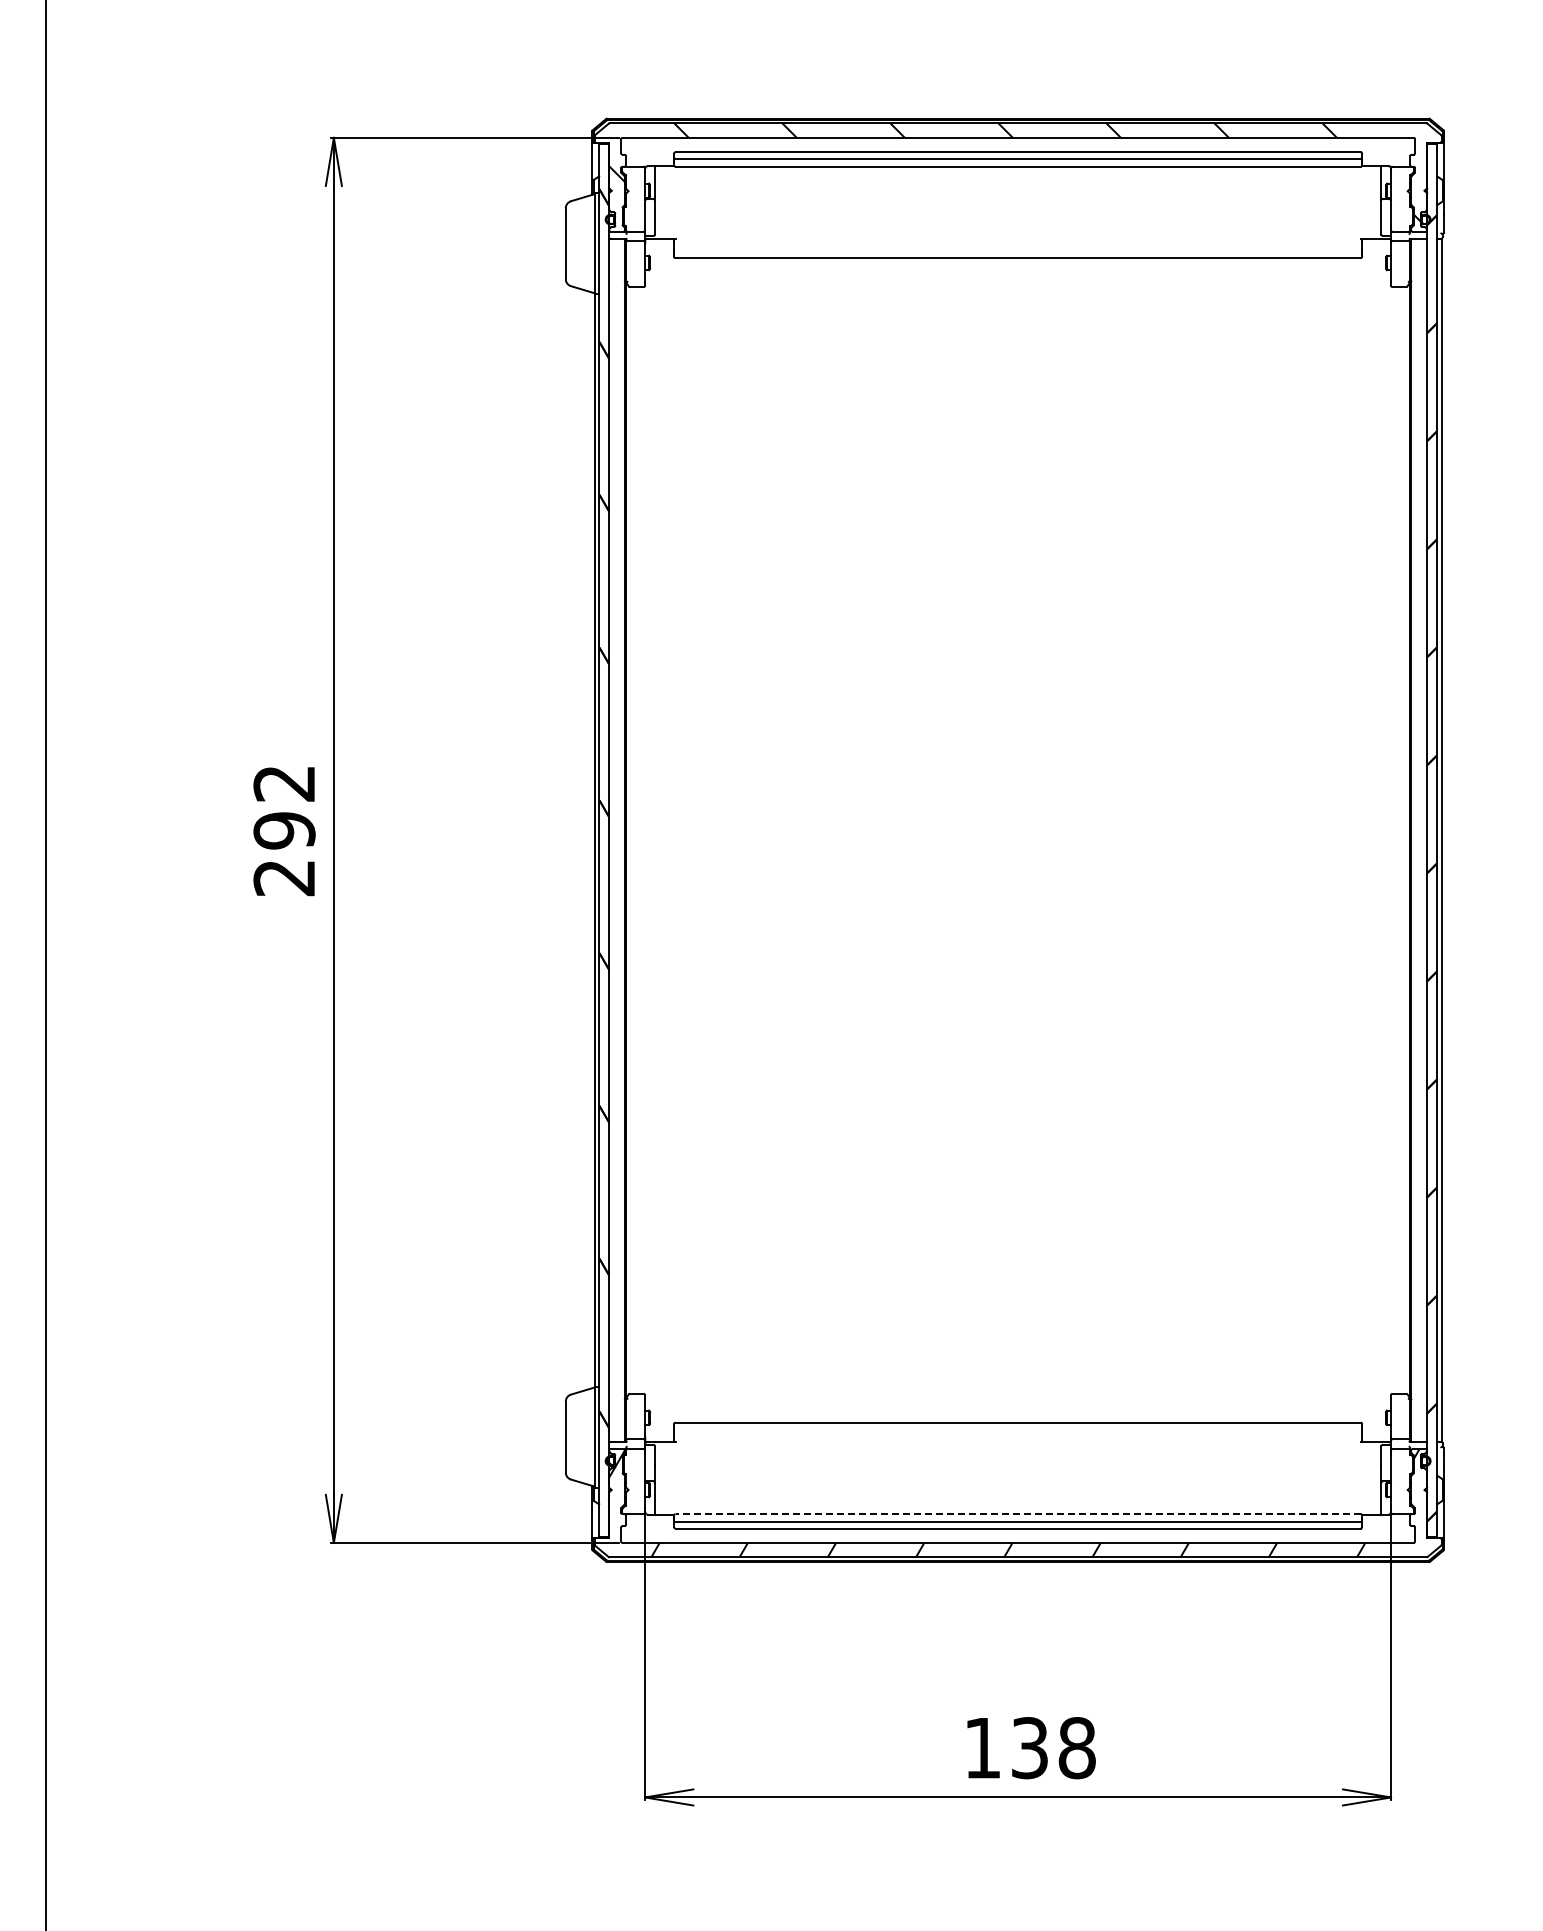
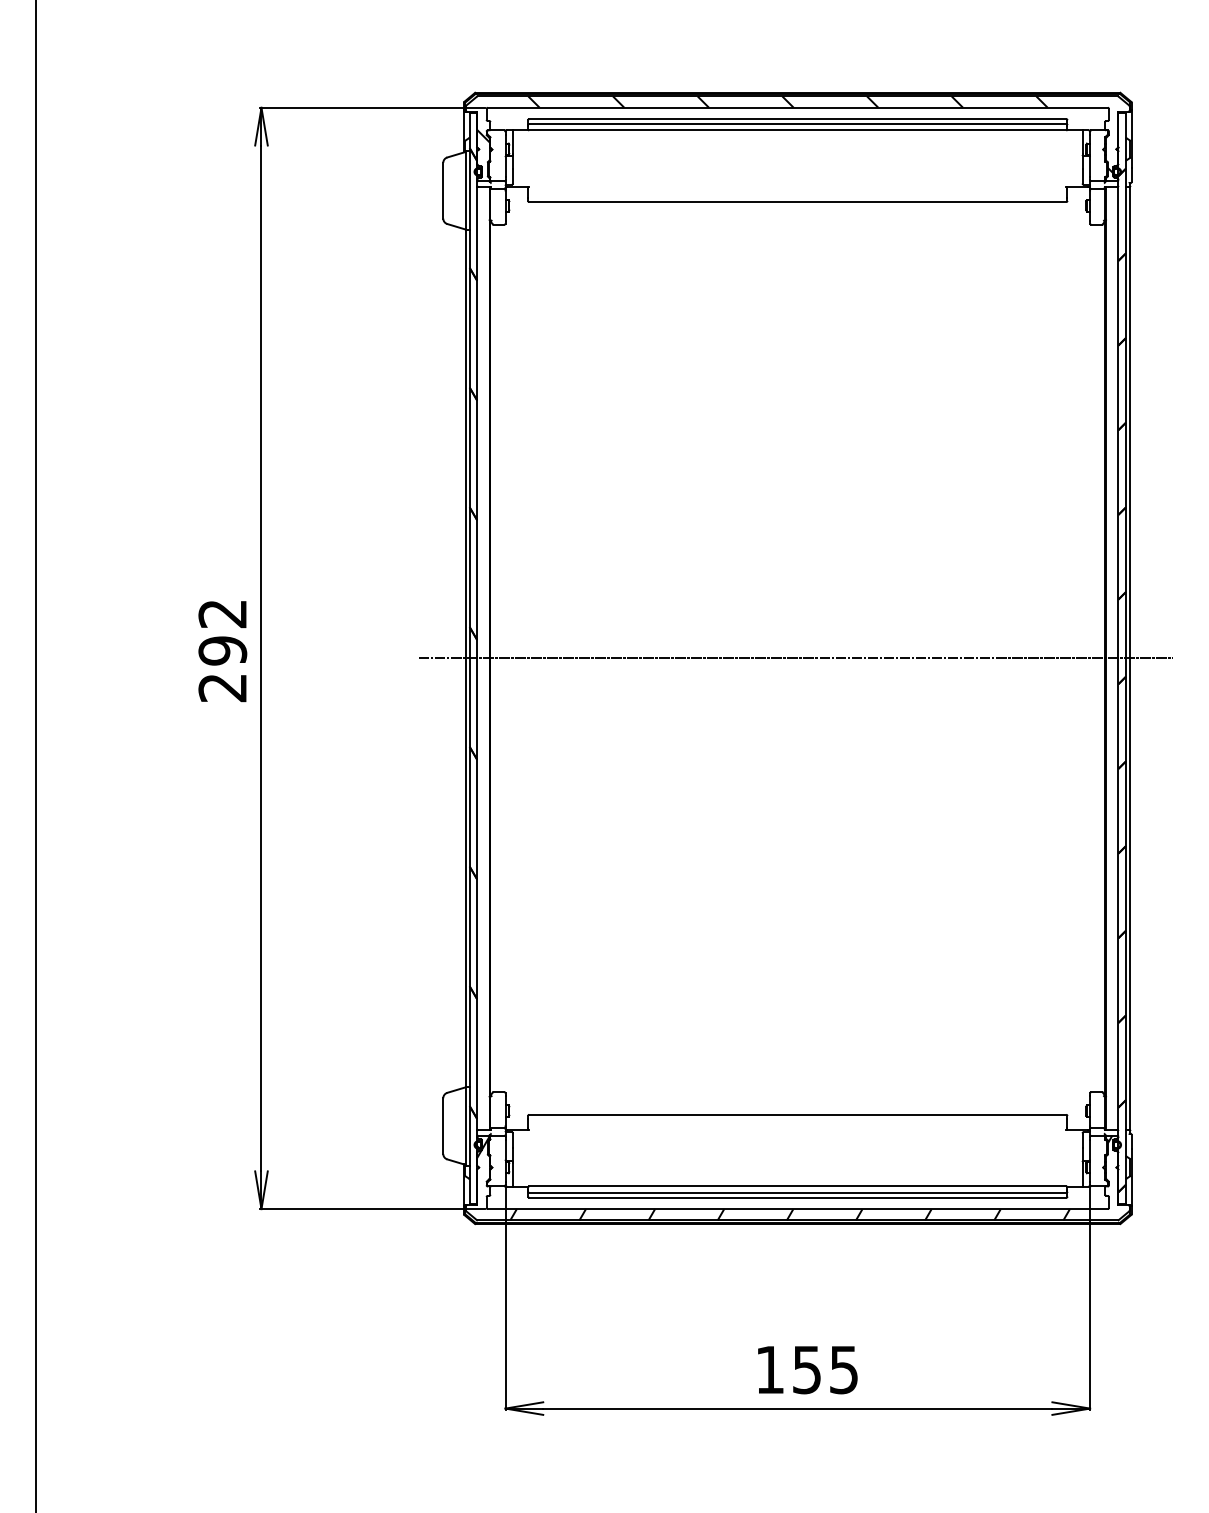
line: (1015, 840) -> (795, 658), added
line: (1018, 1514) -> (798, 1186), dashed -> solid
text: (1053, 1748) -> (825, 1370), 138 -> 155

